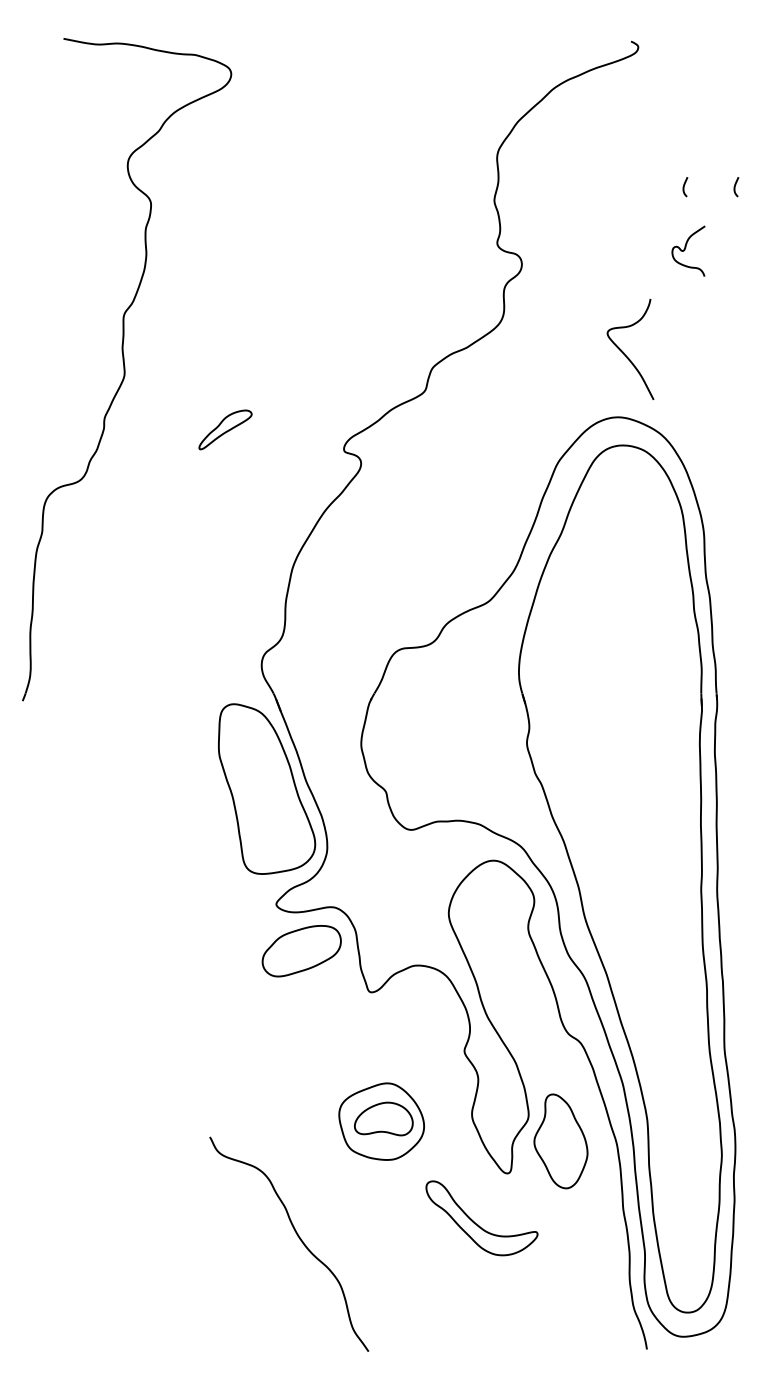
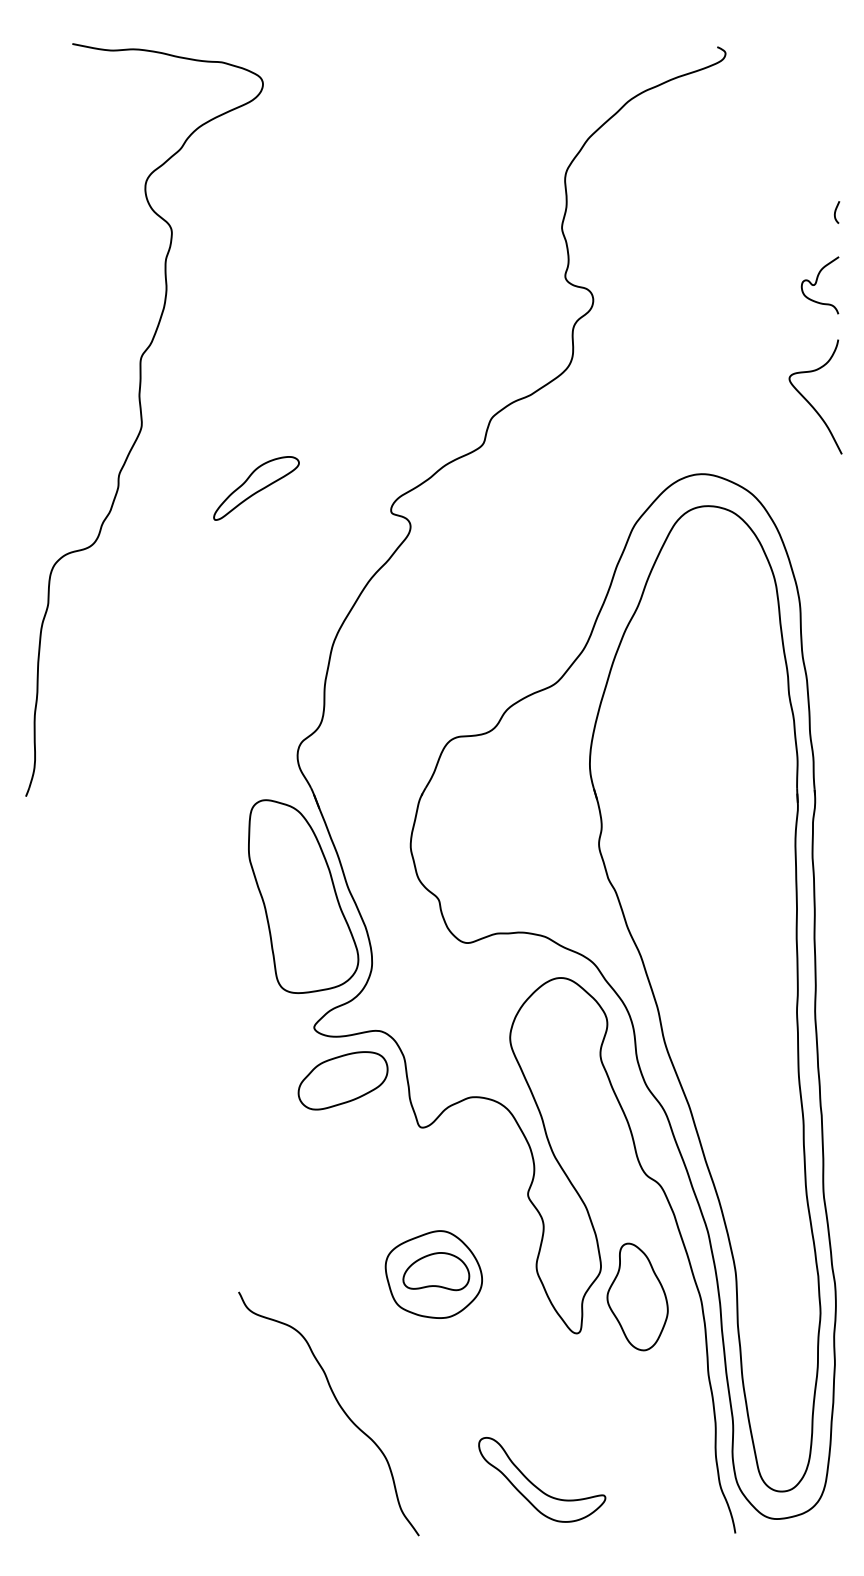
curve: (684, 187) -> (778, 212), removed
curve: (685, 250) -> (816, 284), moved
curve: (624, 352) -> (808, 400), moved
part: (225, 429) -> (256, 487), size x1.43
part: (478, 1224) -> (538, 1486), moved

